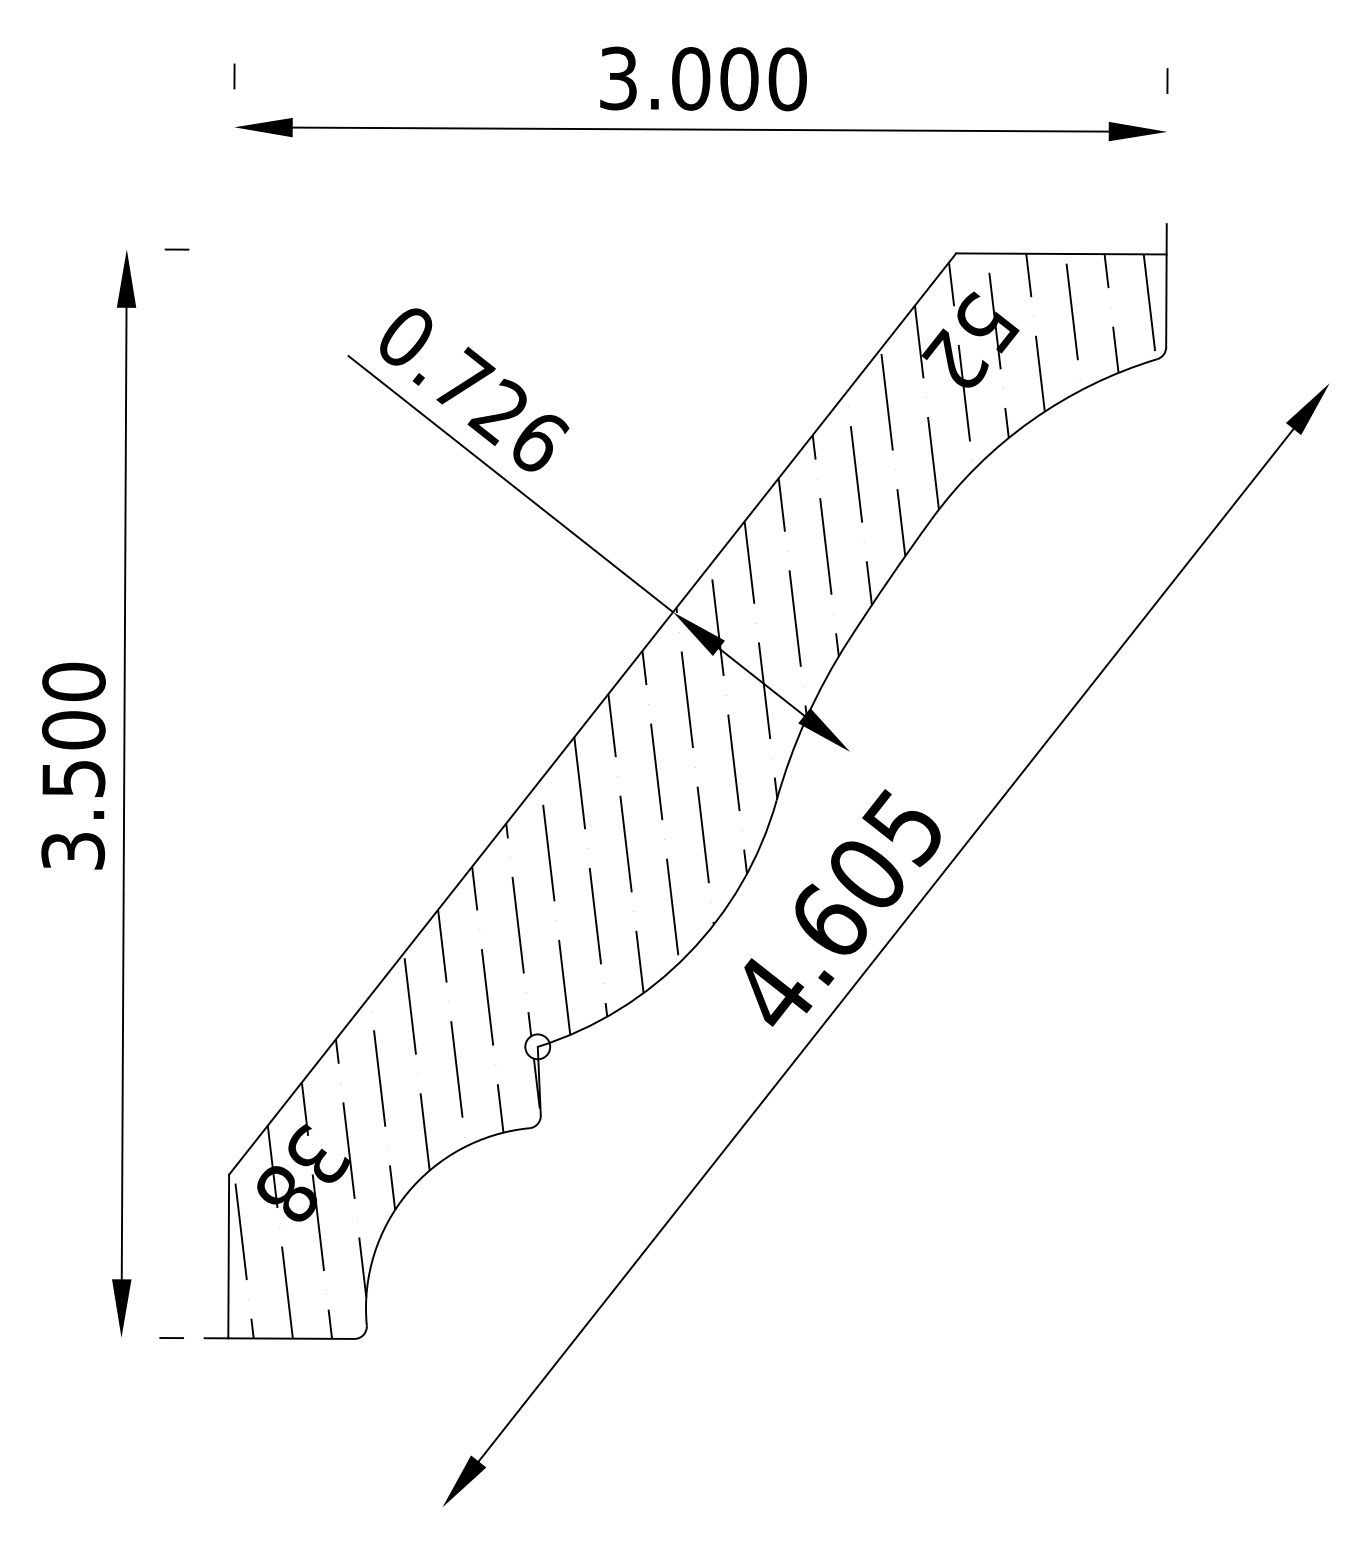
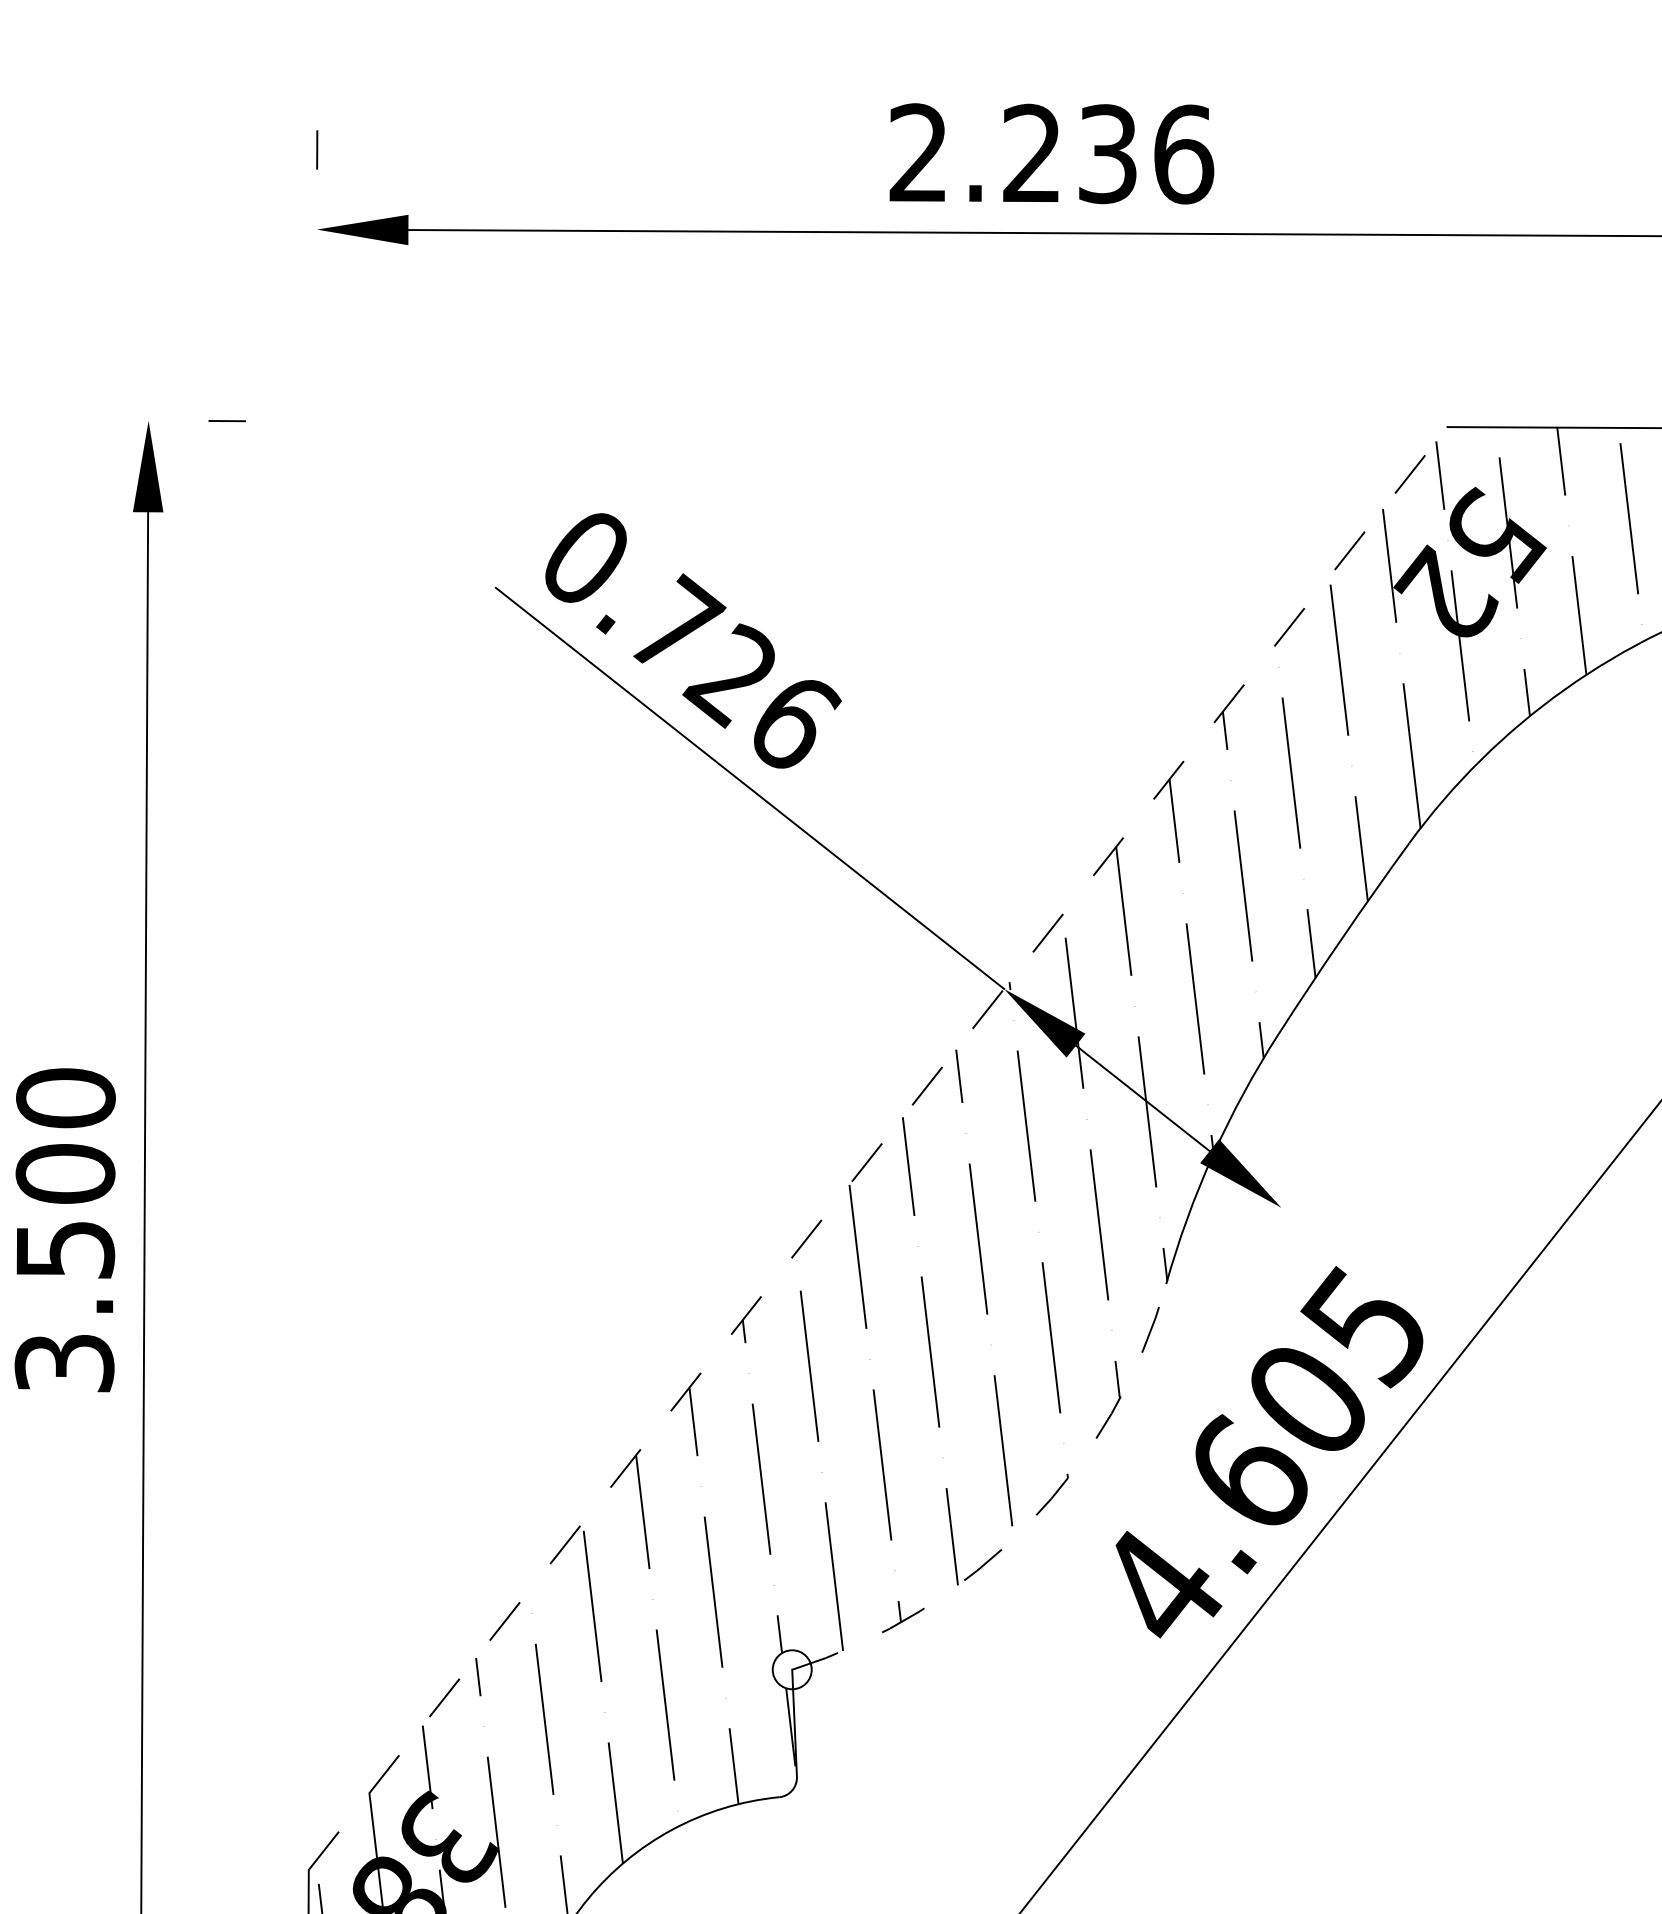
text: (703, 78) -> (1051, 153), 3.000 -> 2.236
line: (592, 714) -> (877, 1149), solid -> dashed
arc: (688, 953) -> (1028, 1523), solid -> dashed

